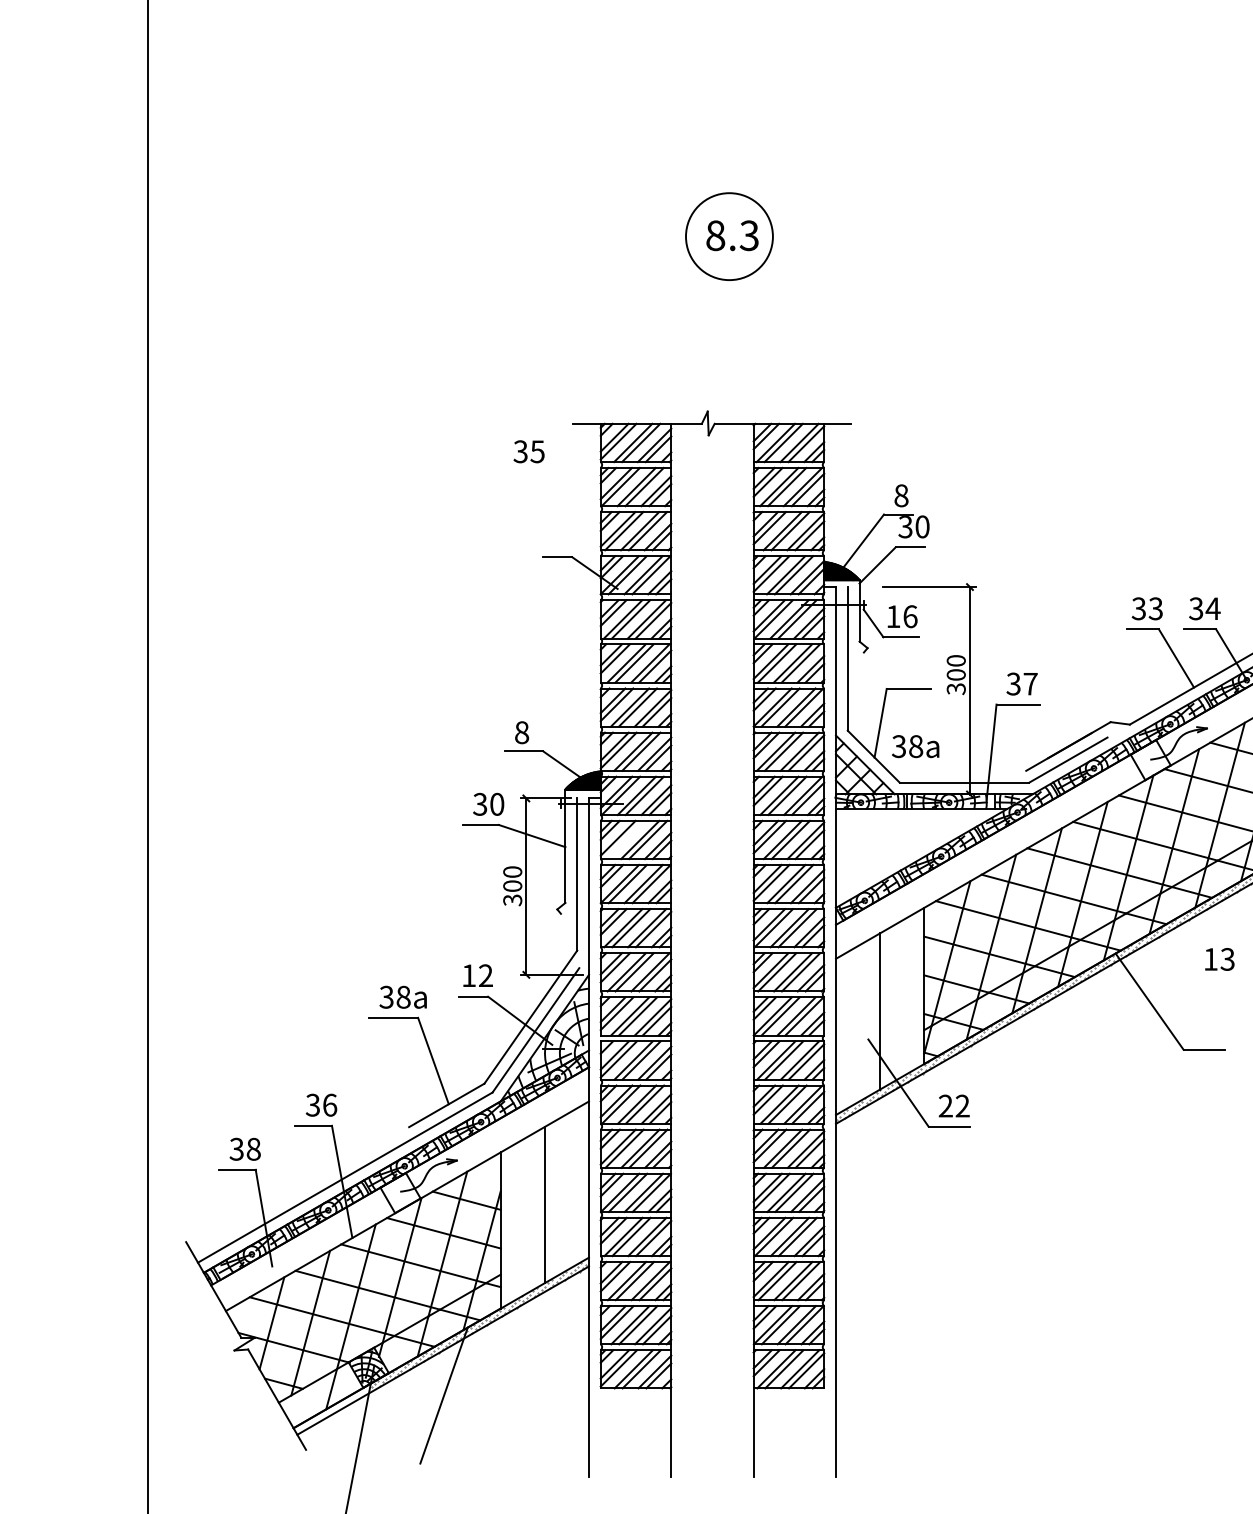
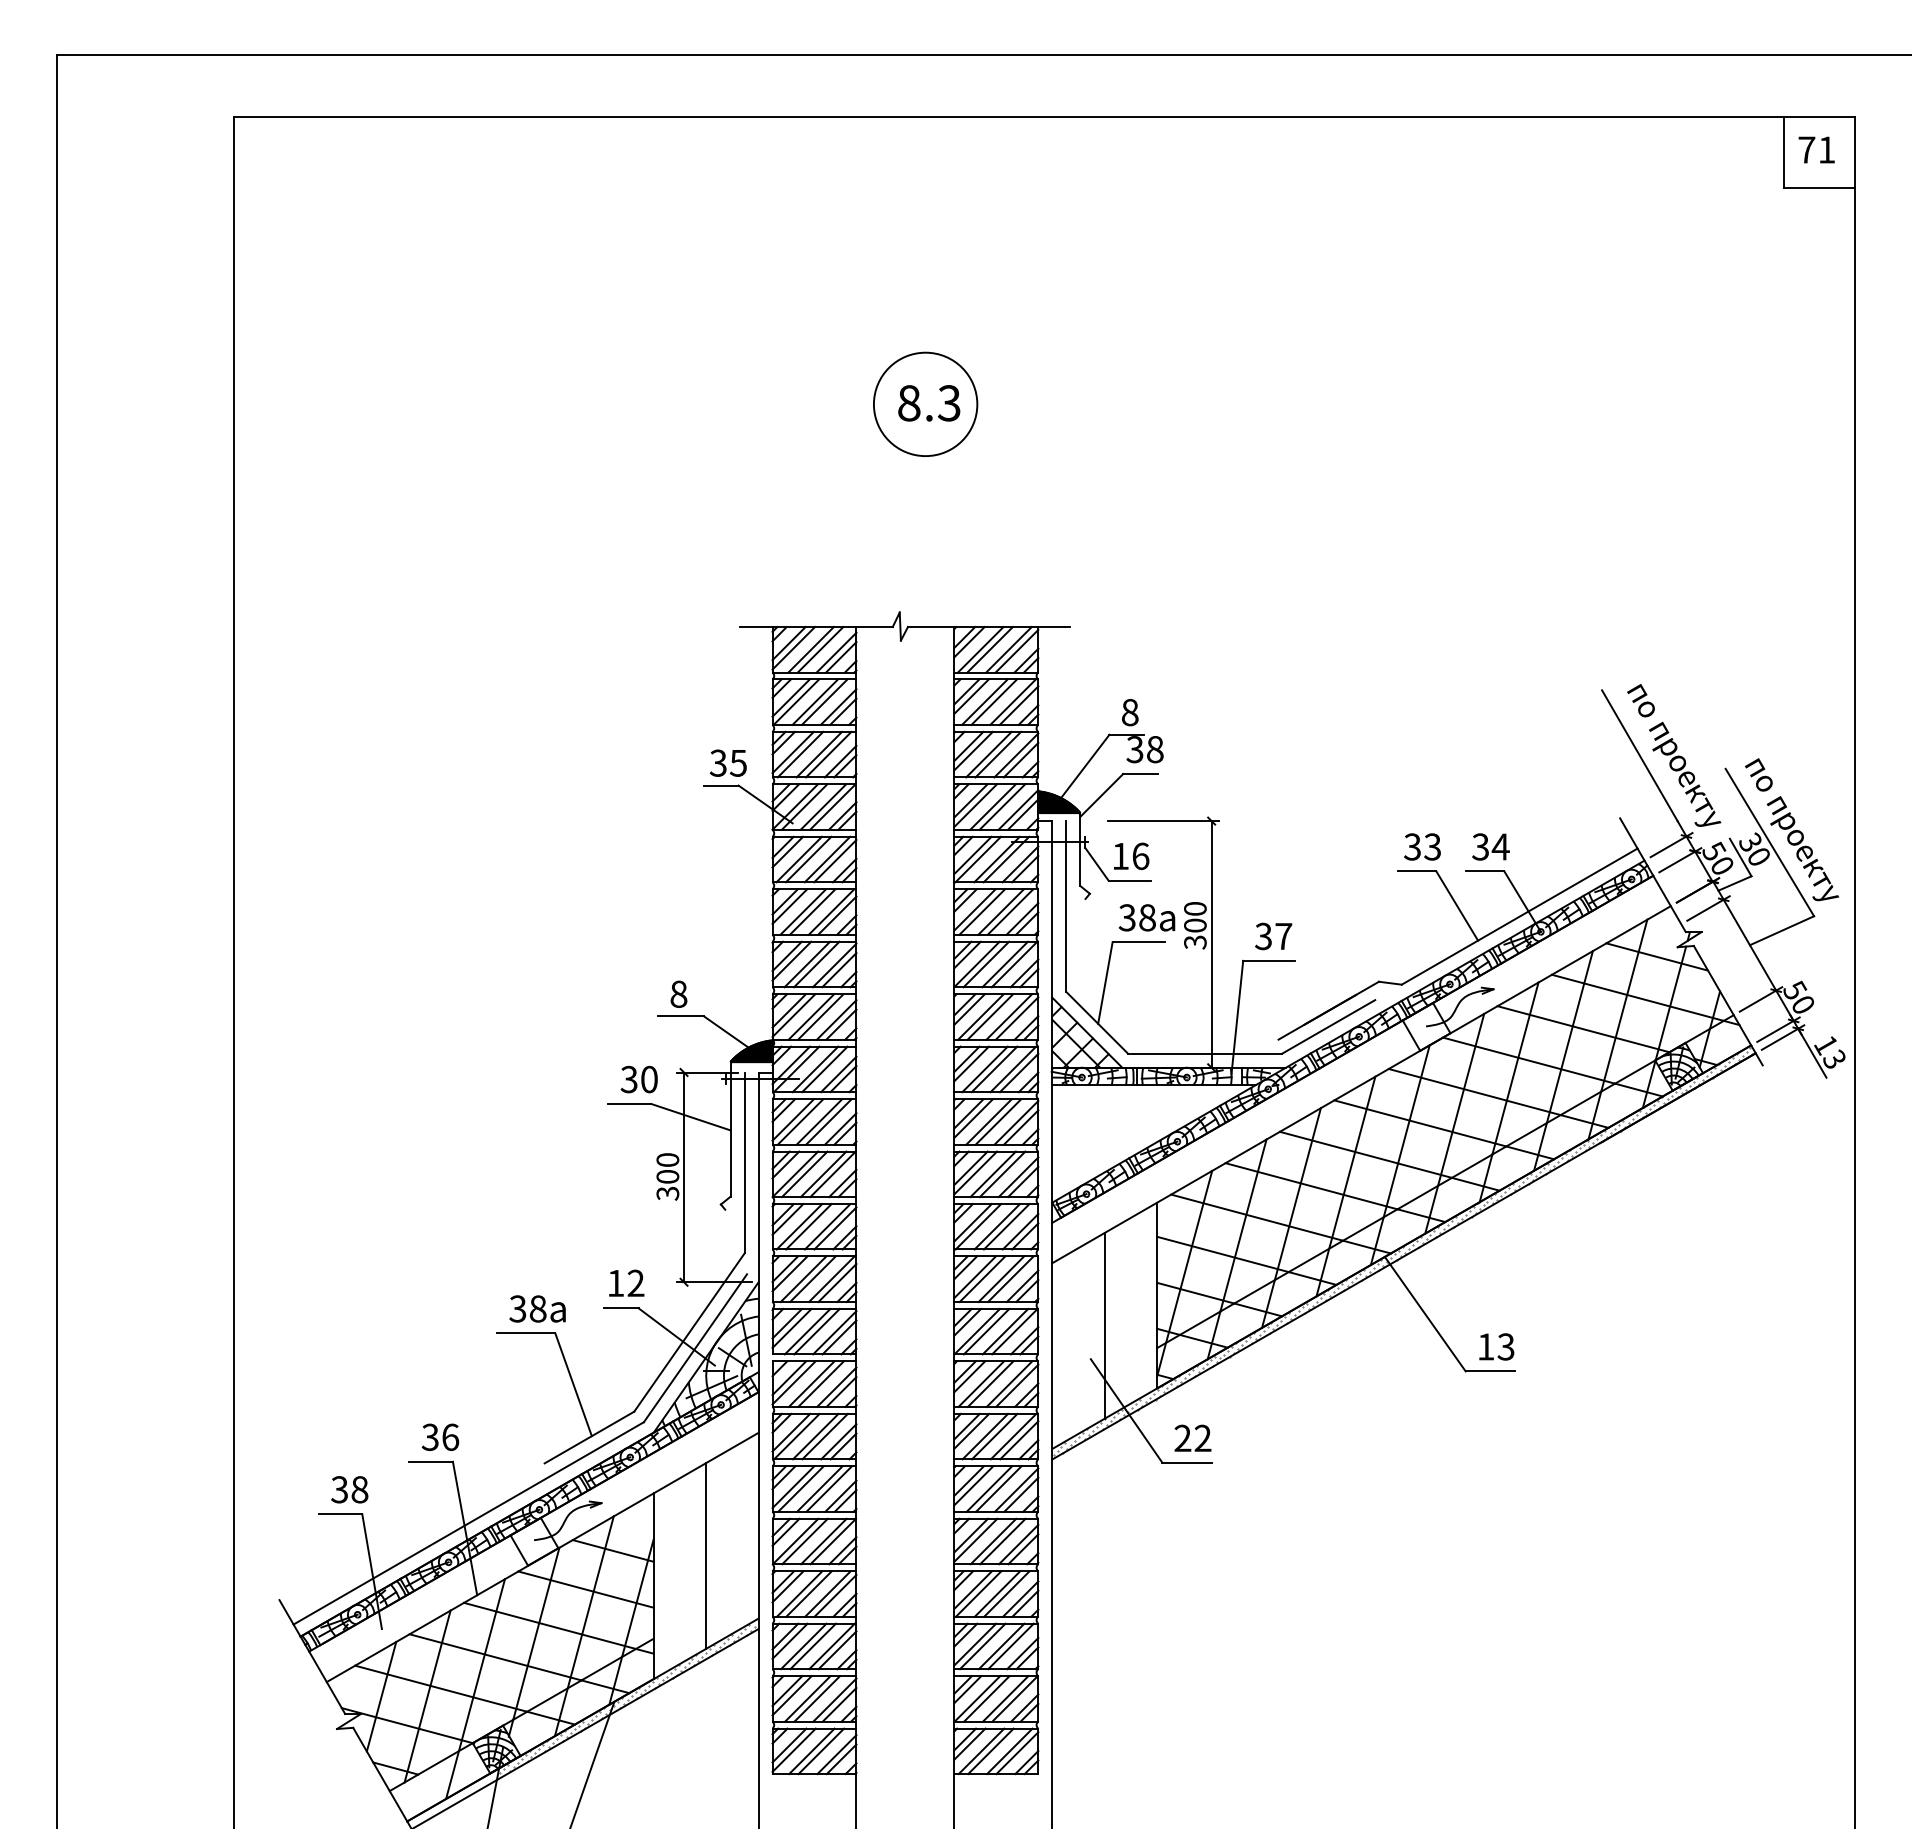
text: (528, 451) -> (727, 762), moved
text: (922, 526) -> (1155, 749), 30 -> 38
text: (915, 746) -> (1146, 917), moved
line: (624, 839) -> (800, 1121), added
text: (1219, 959) -> (1496, 1346), moved

